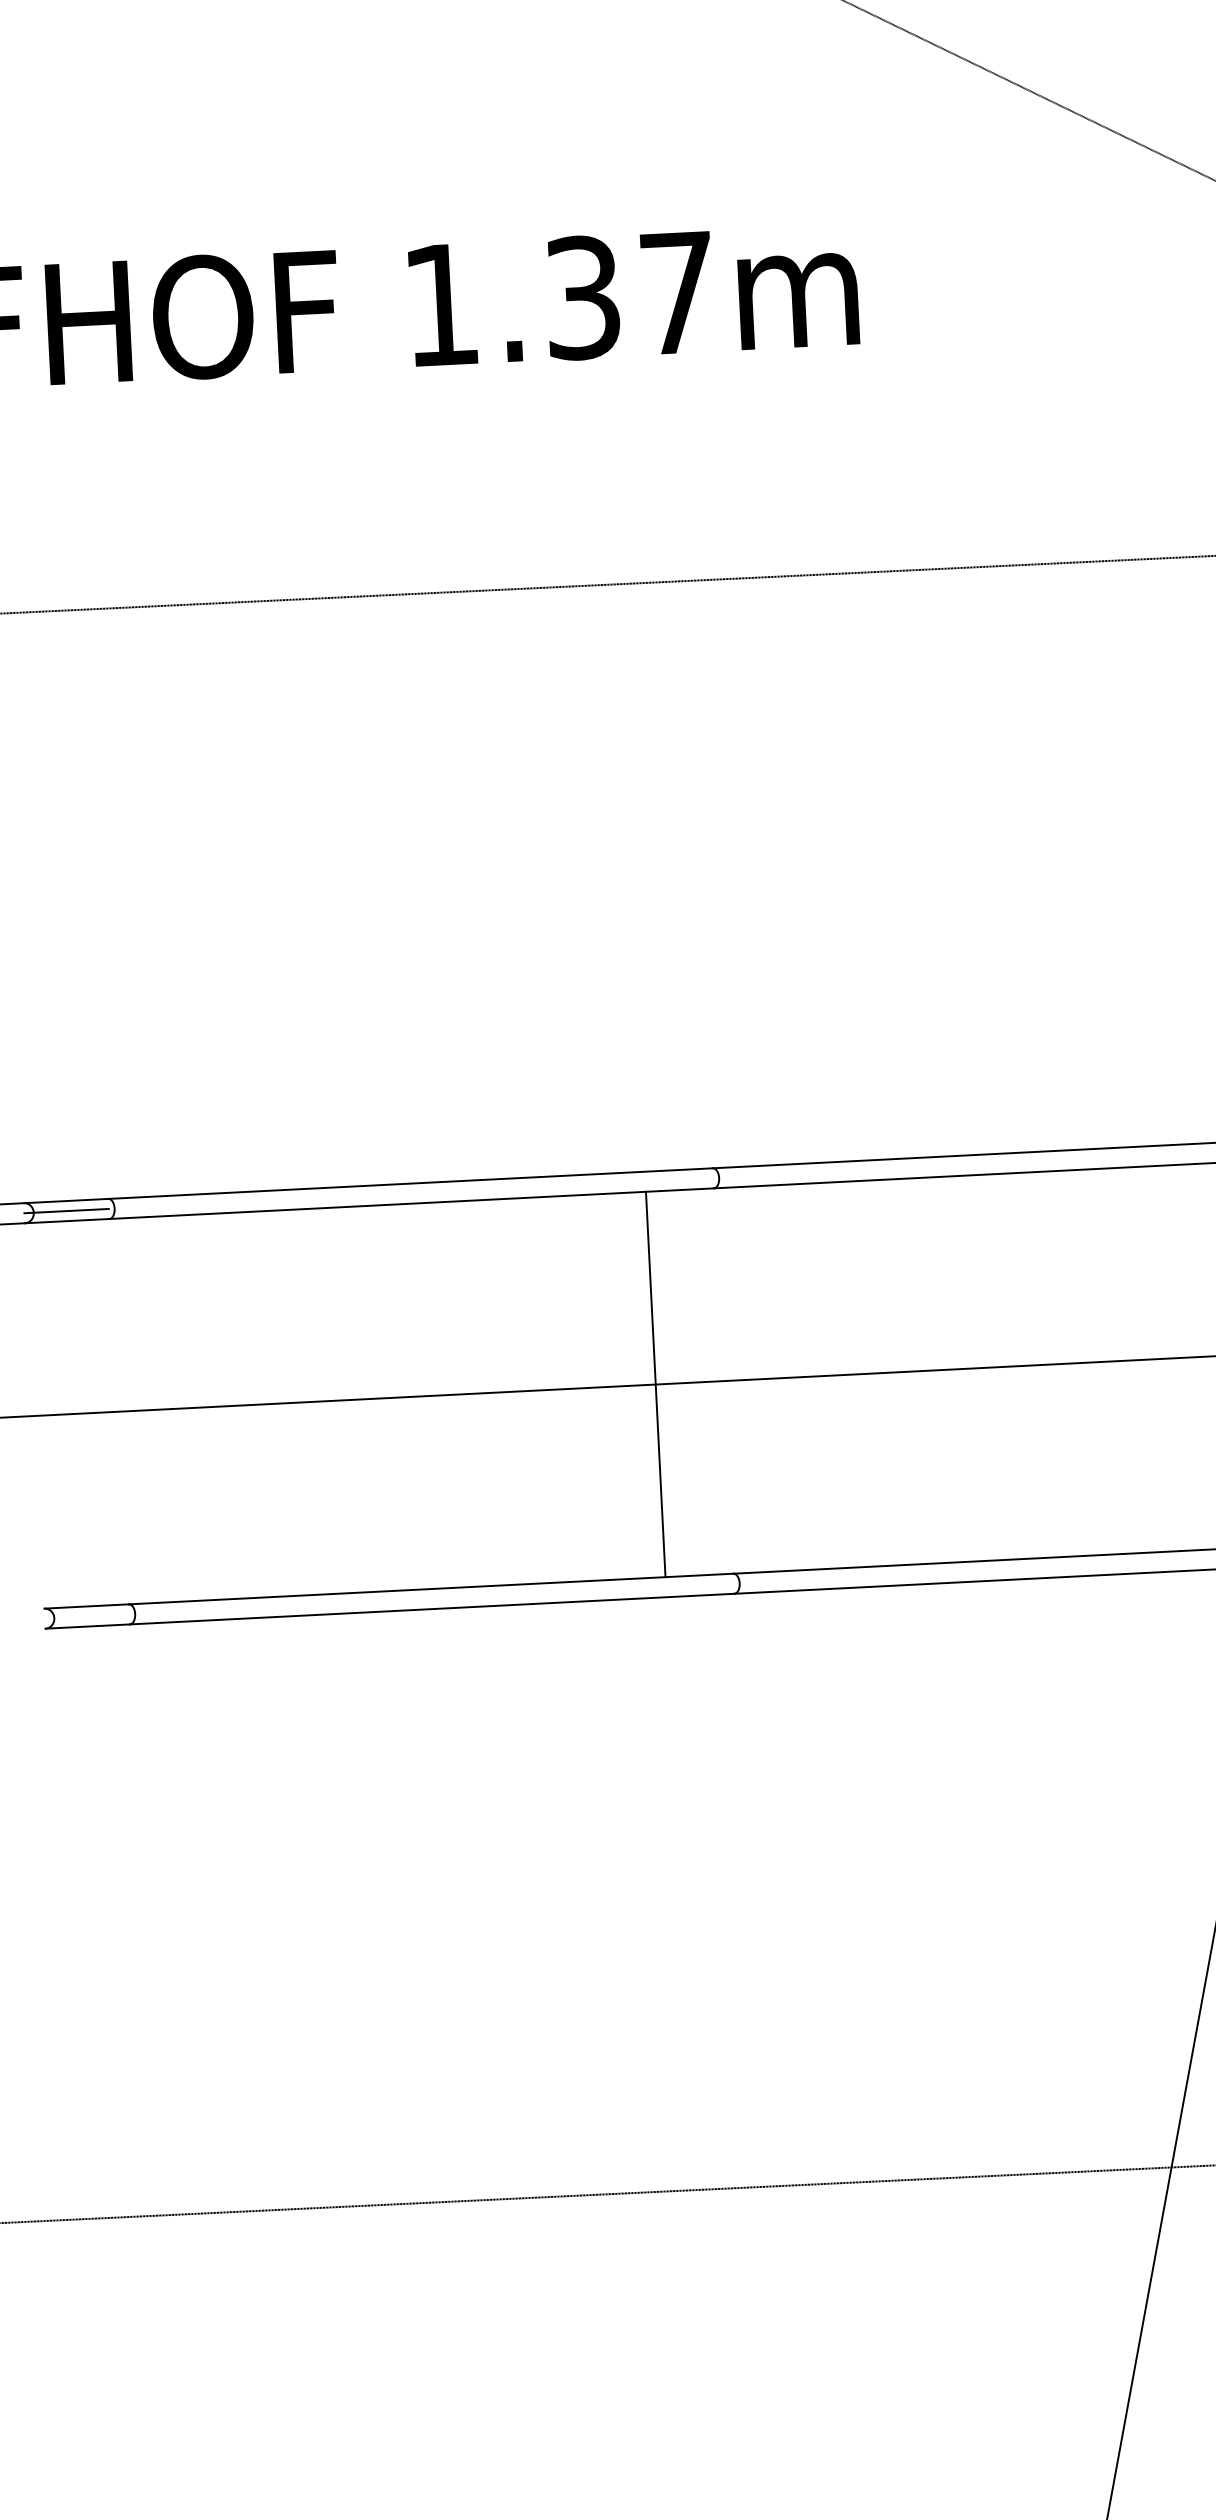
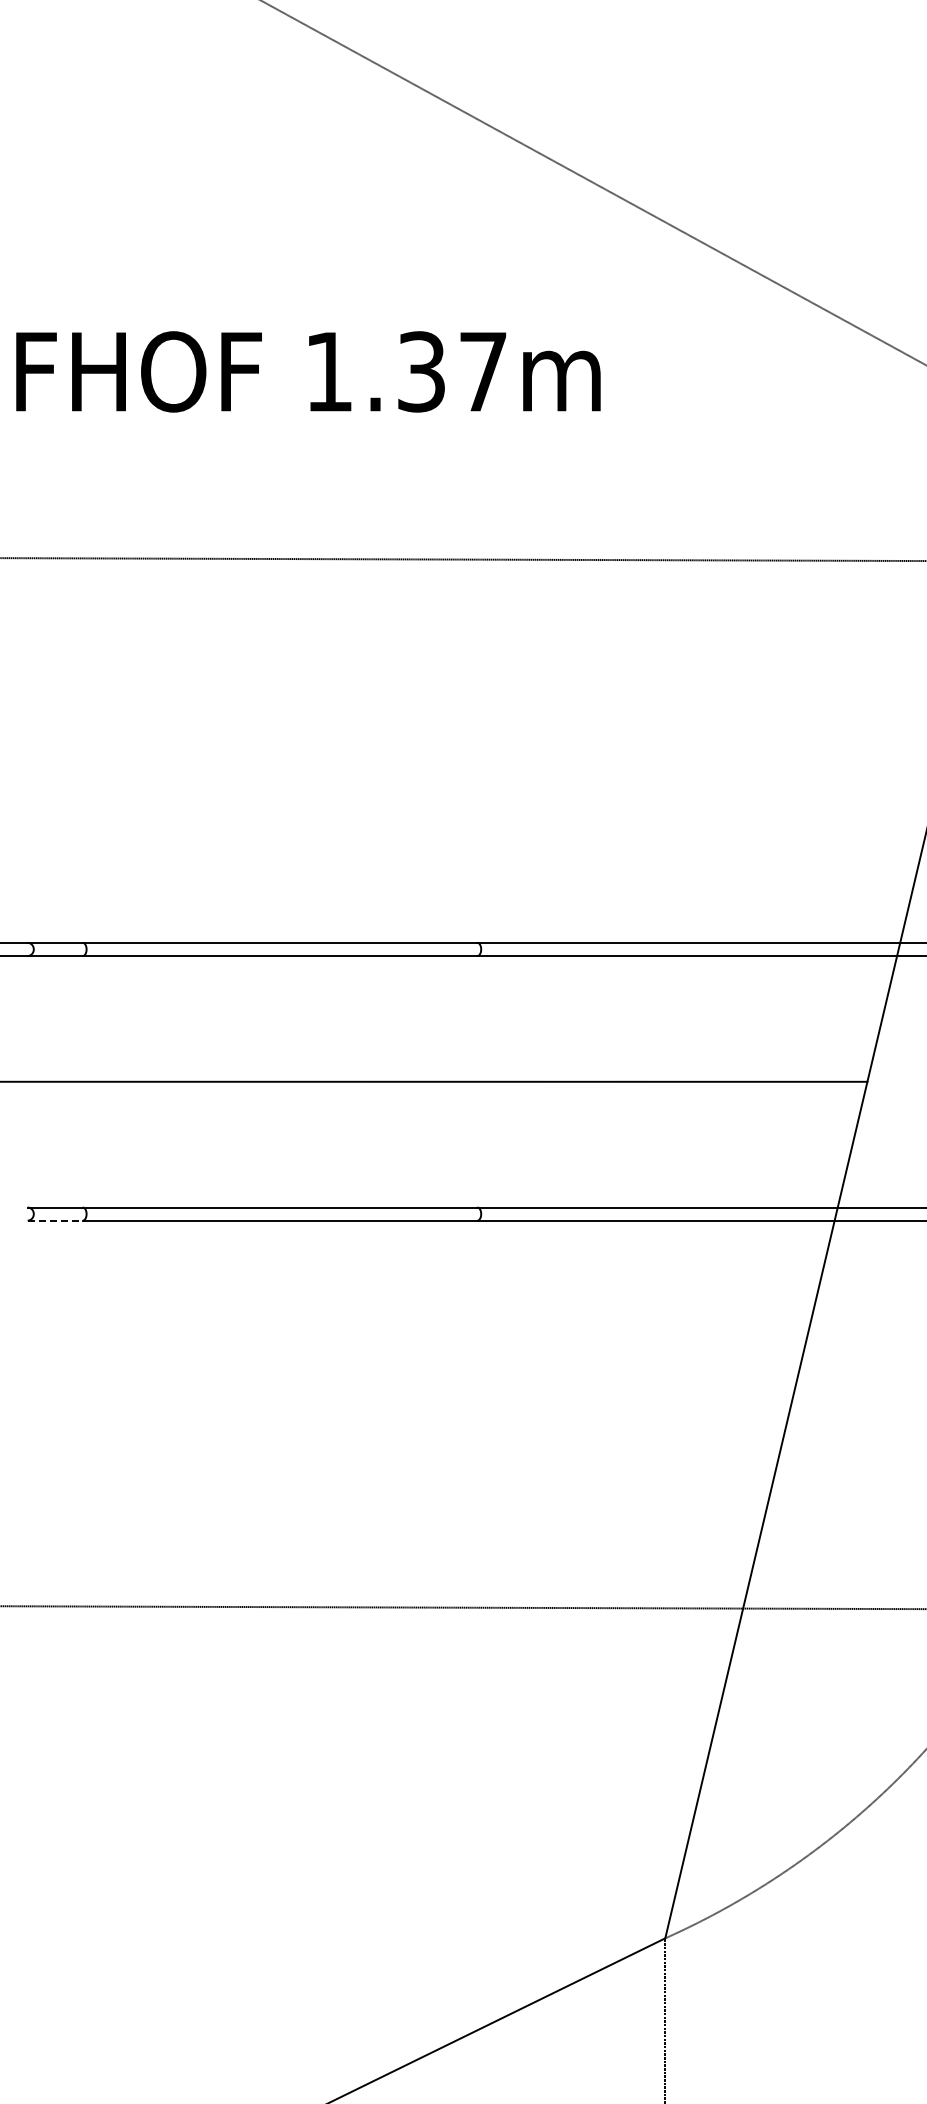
line: (65, 1211) -> (54, 949), removed
line: (656, 1384) -> (433, 1081), removed
line: (88, 1626) -> (55, 1220), solid -> dashed

